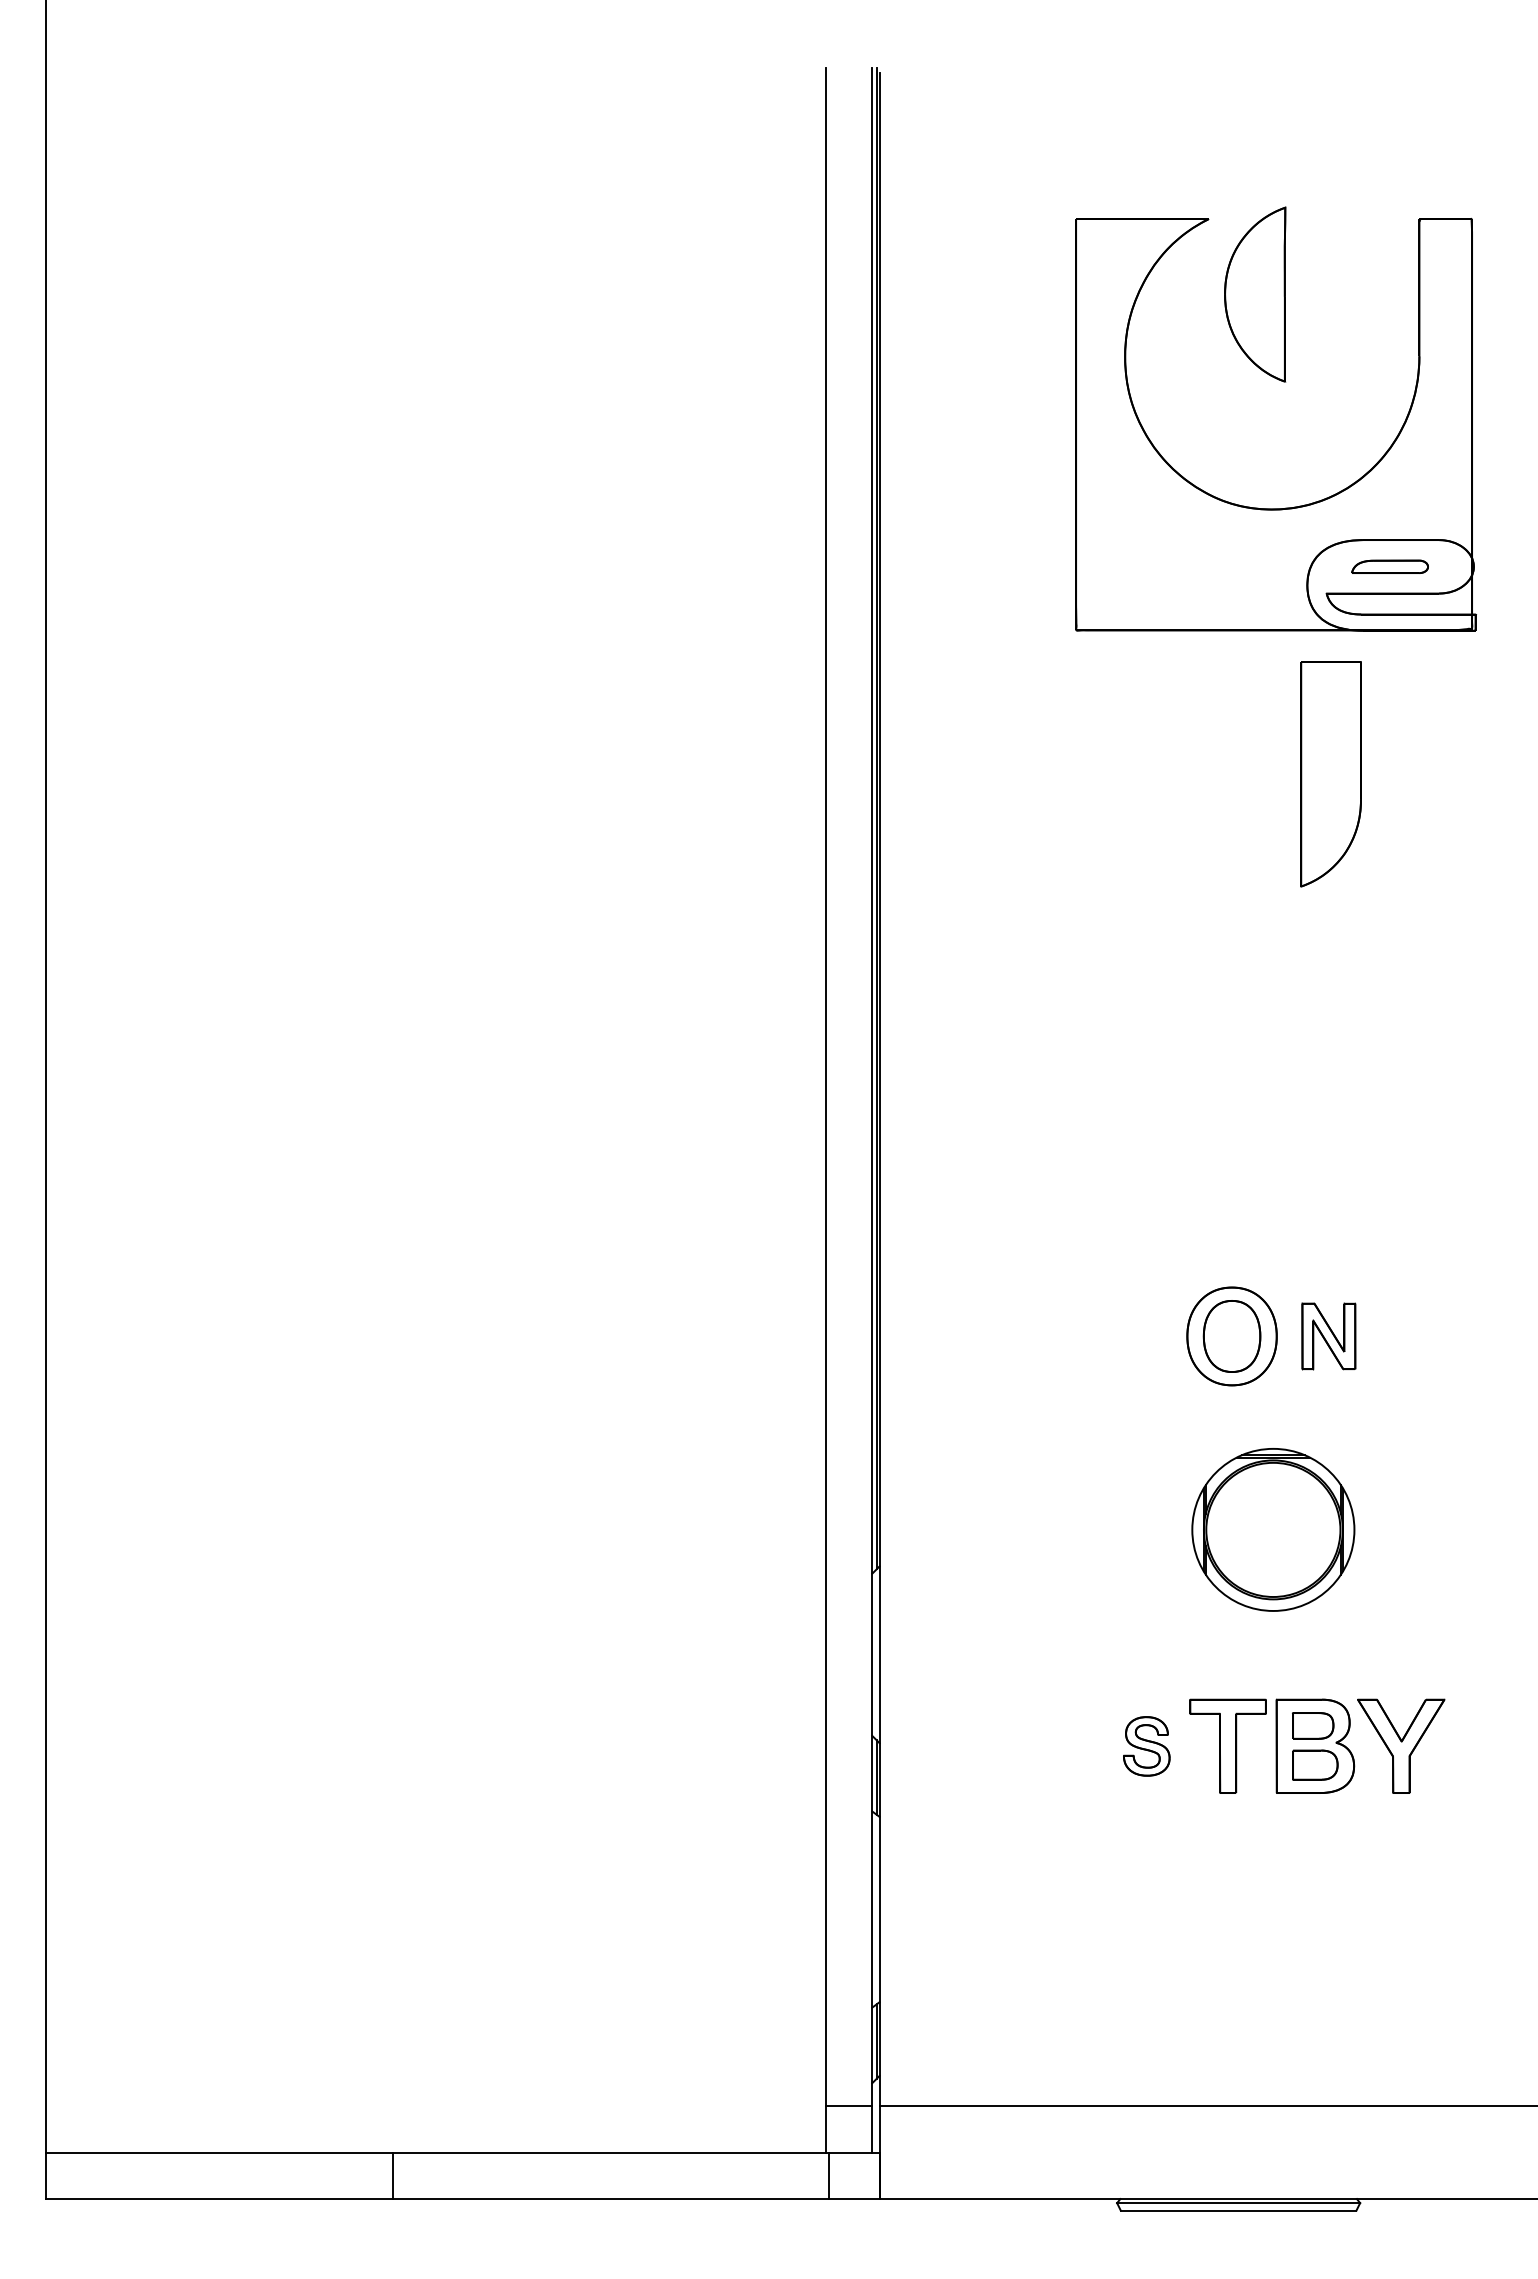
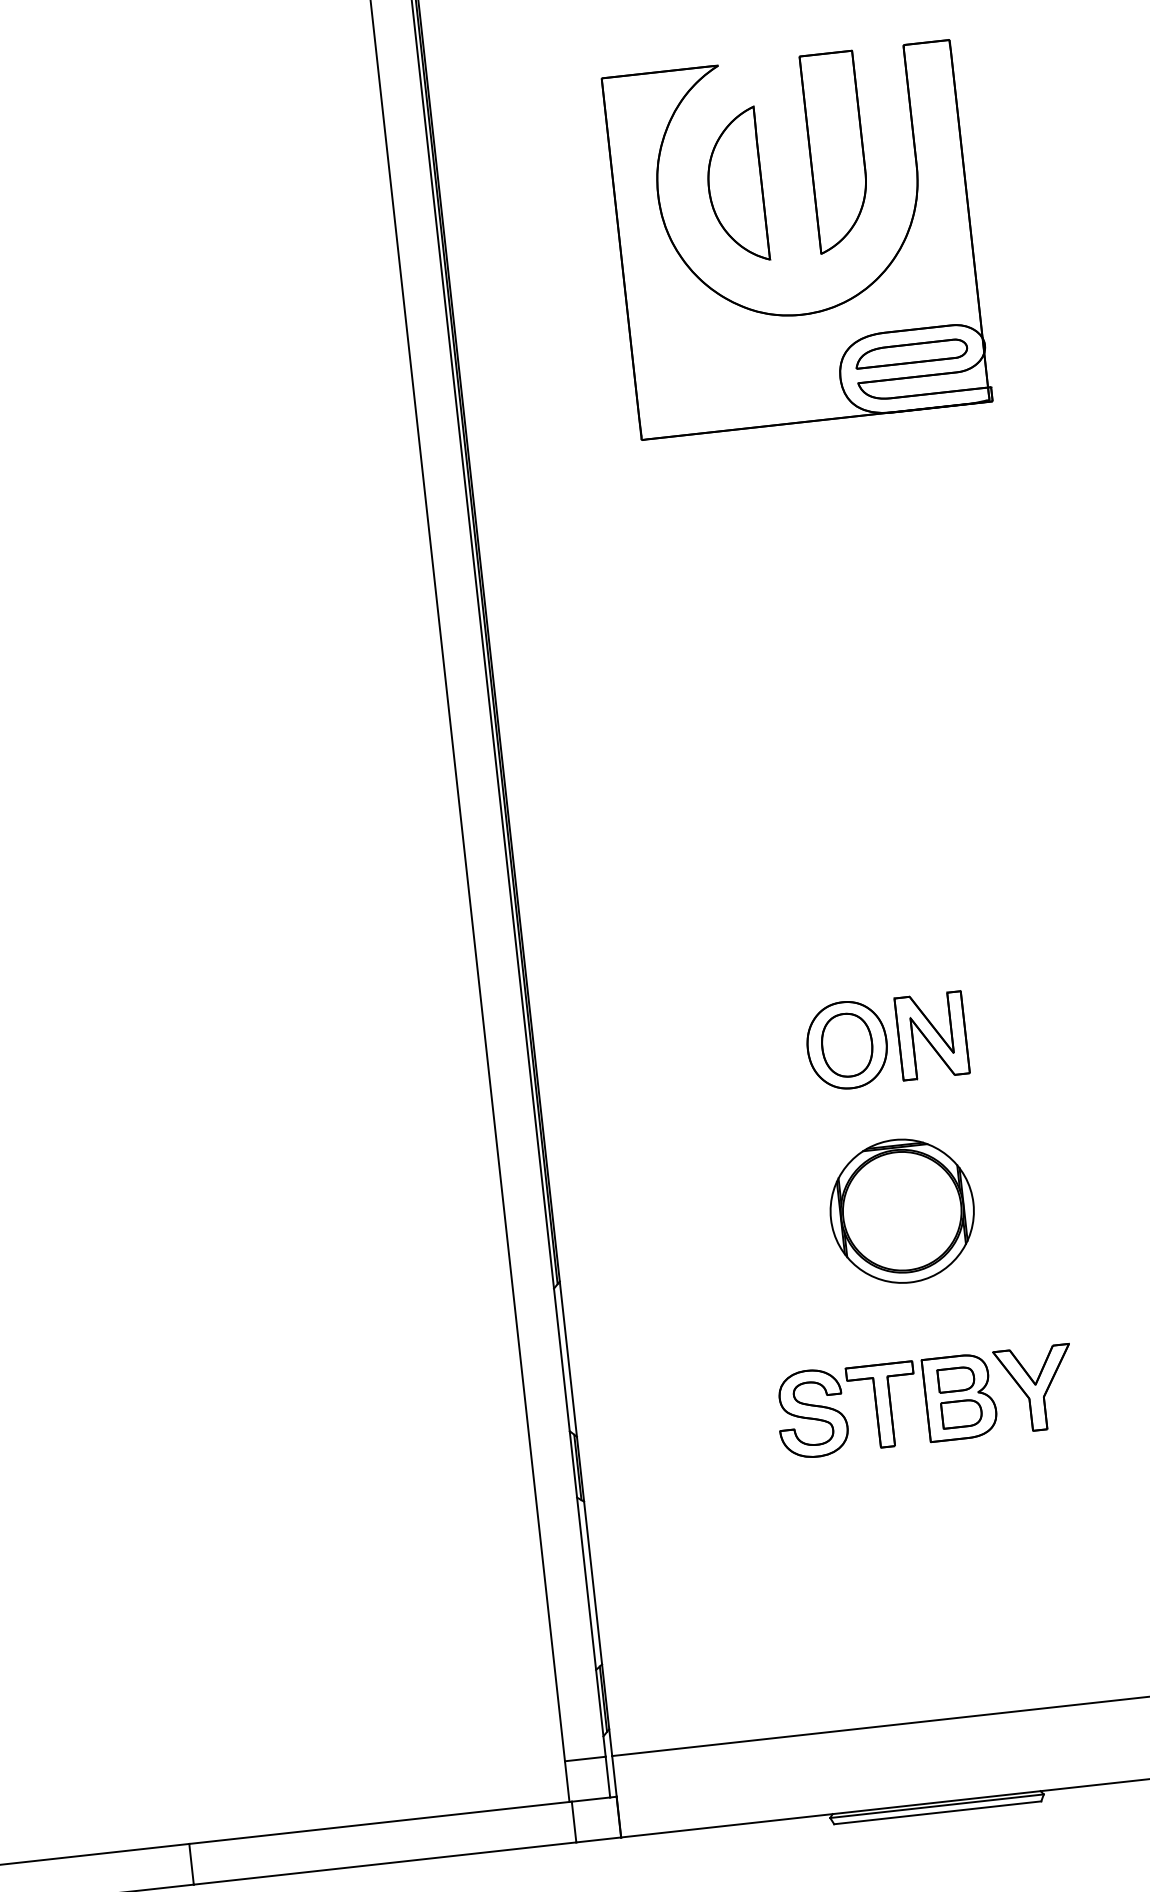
part: (1255, 294) -> (735, 185), moved
part: (1389, 566) -> (910, 353), size x1.67
part: (1330, 774) -> (836, 152), moved
part: (1328, 1336) -> (931, 1035), size x1.43
part: (1146, 1746) -> (811, 1413), size x1.67

